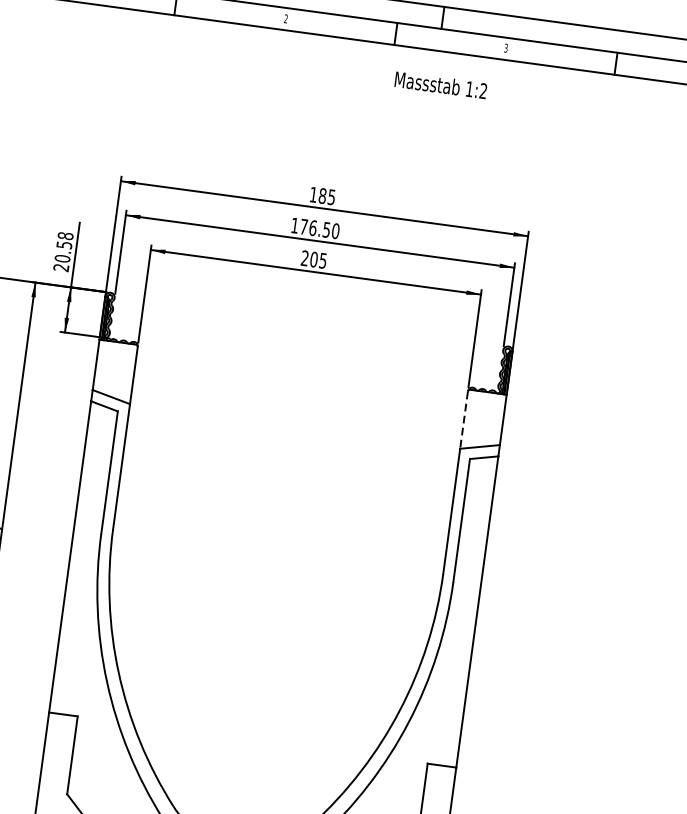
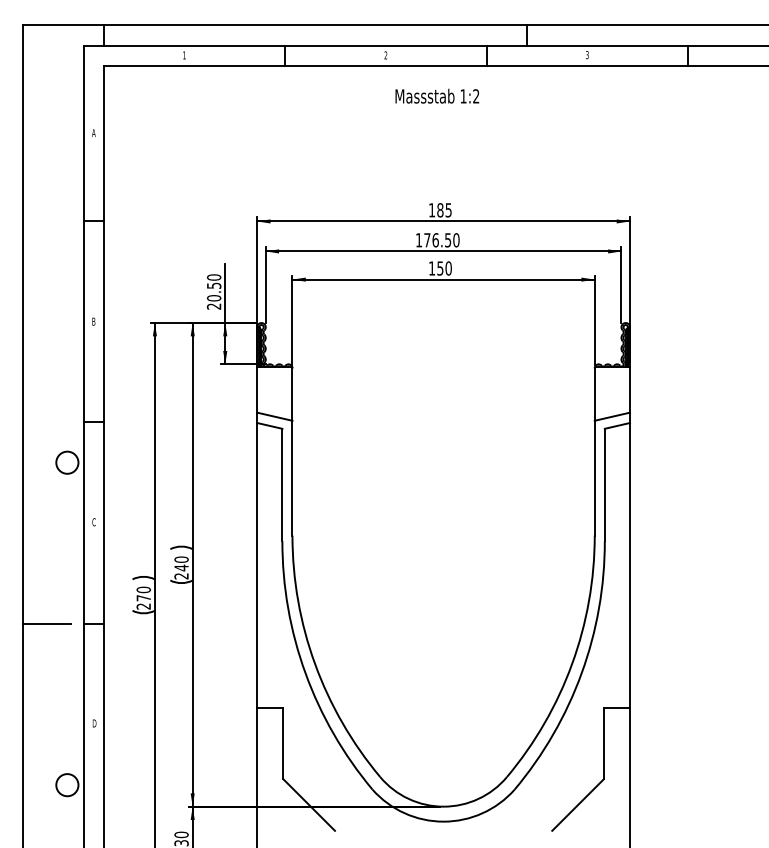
text: (441, 84) -> (437, 95), moved
text: (66, 236) -> (214, 277), 20.58 -> 20.50
text: (314, 259) -> (440, 268), 205 -> 150
line: (463, 421) -> (594, 395), dashed -> solid

